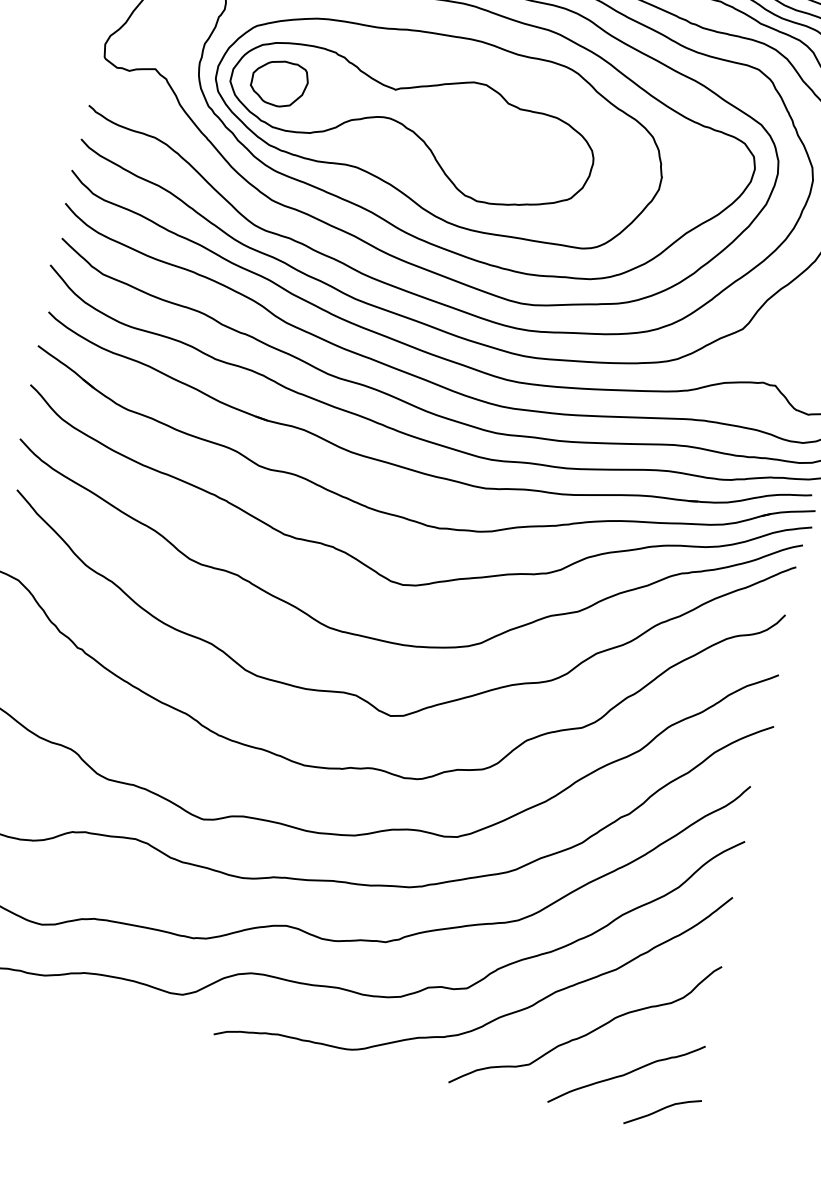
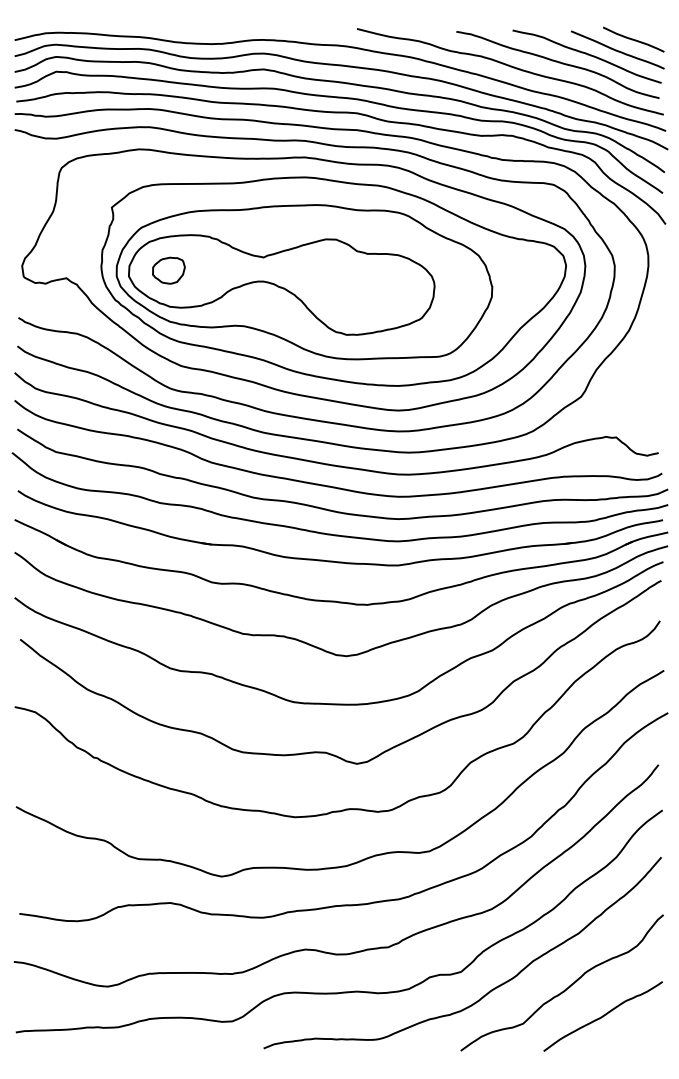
part: (278, 83) -> (168, 270), size x0.7
curve: (662, 1110) -> (637, 1040), removed

